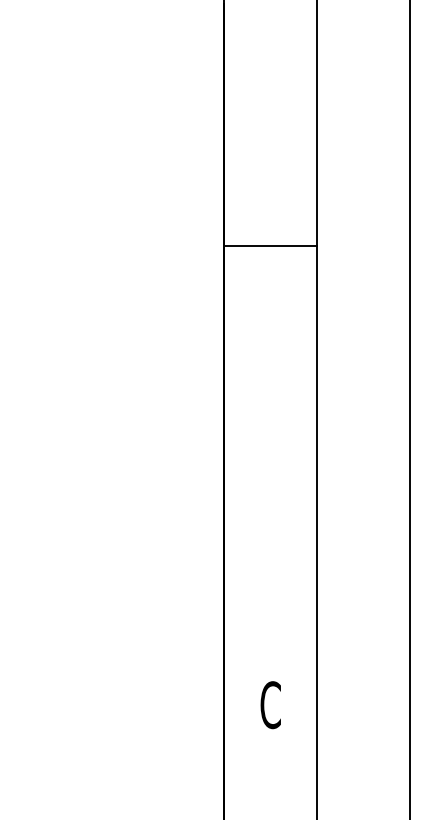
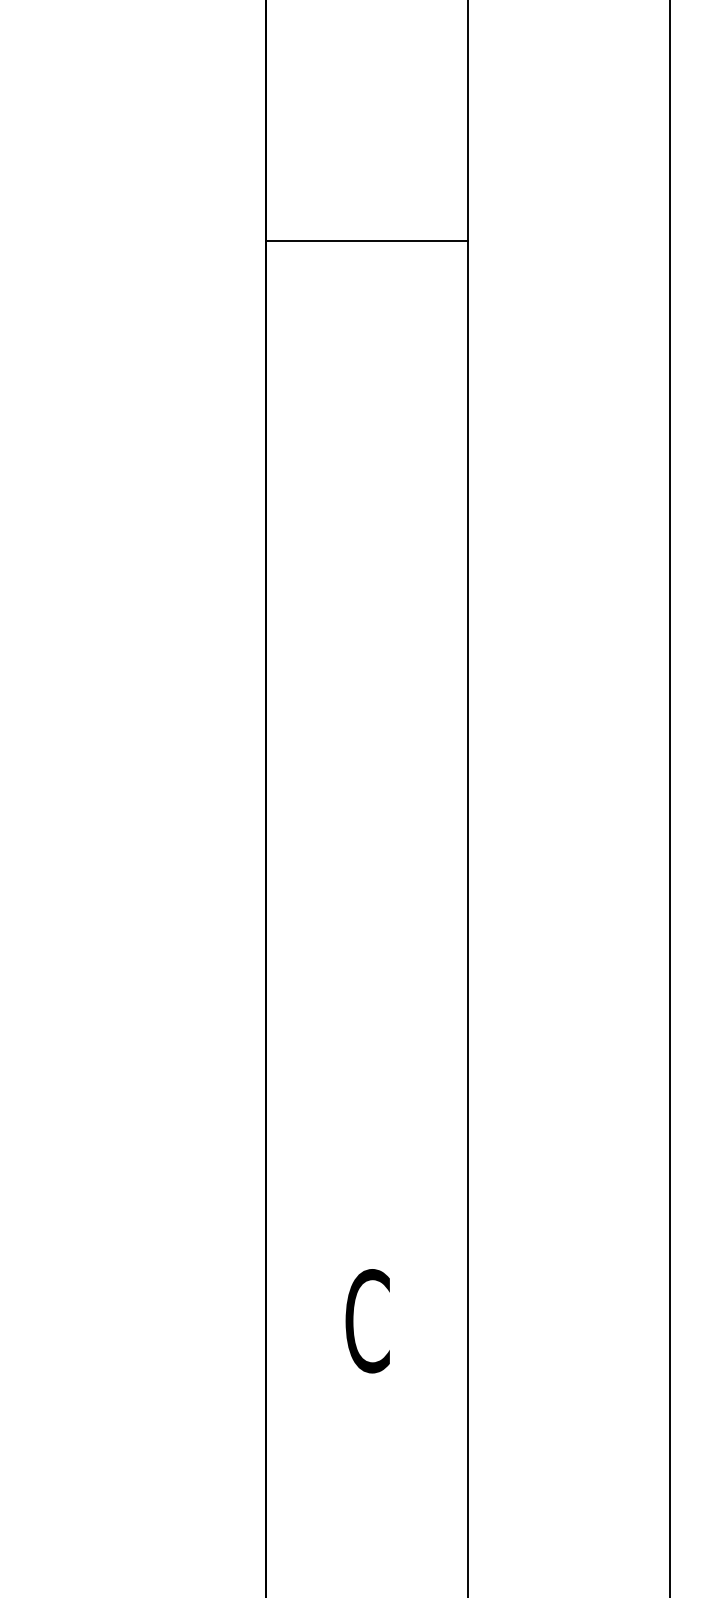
line: (270, 246) -> (367, 242), moved

